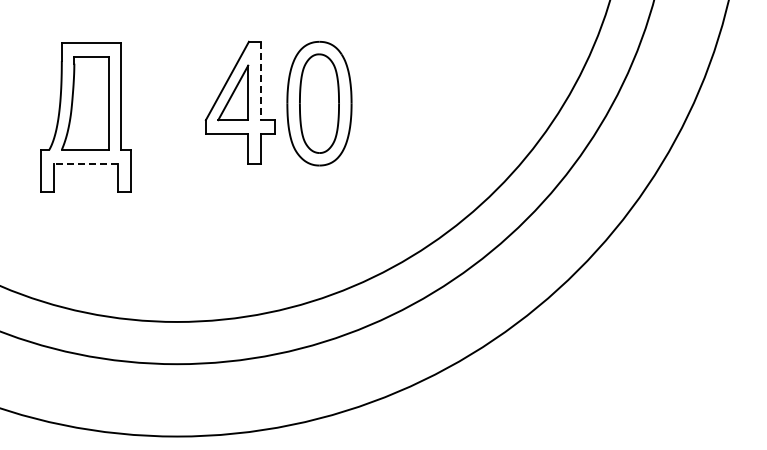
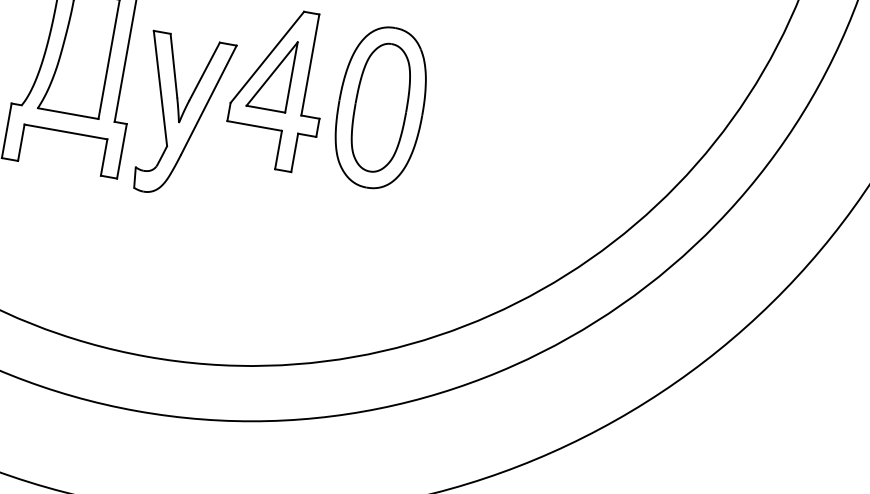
line: (260, 81) -> (309, 65), dashed -> solid
part: (170, 137) -> (180, 117), added
line: (85, 164) -> (65, 132), dashed -> solid

